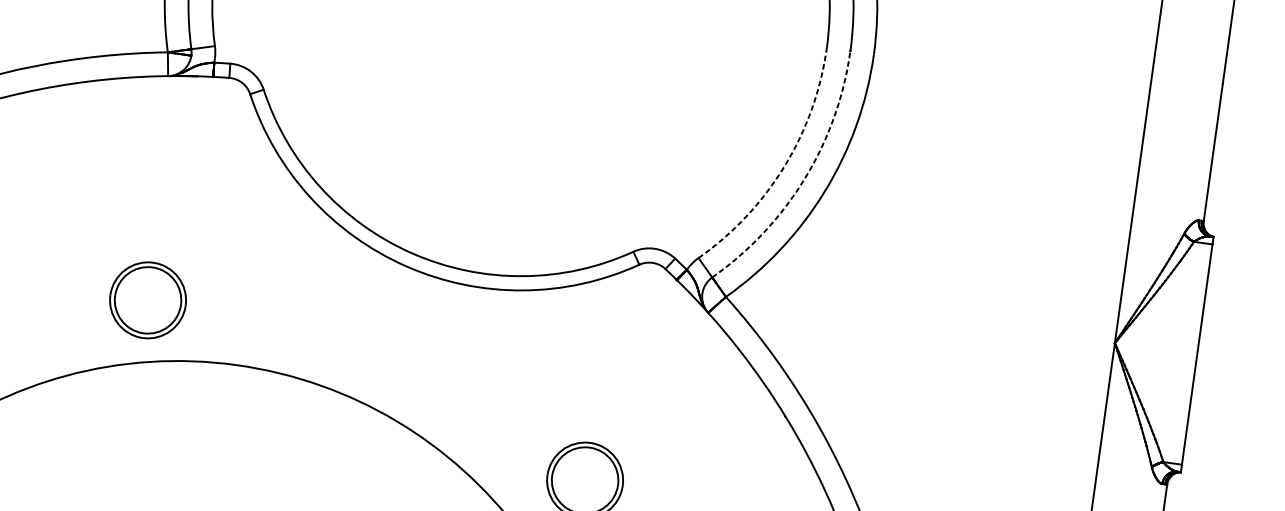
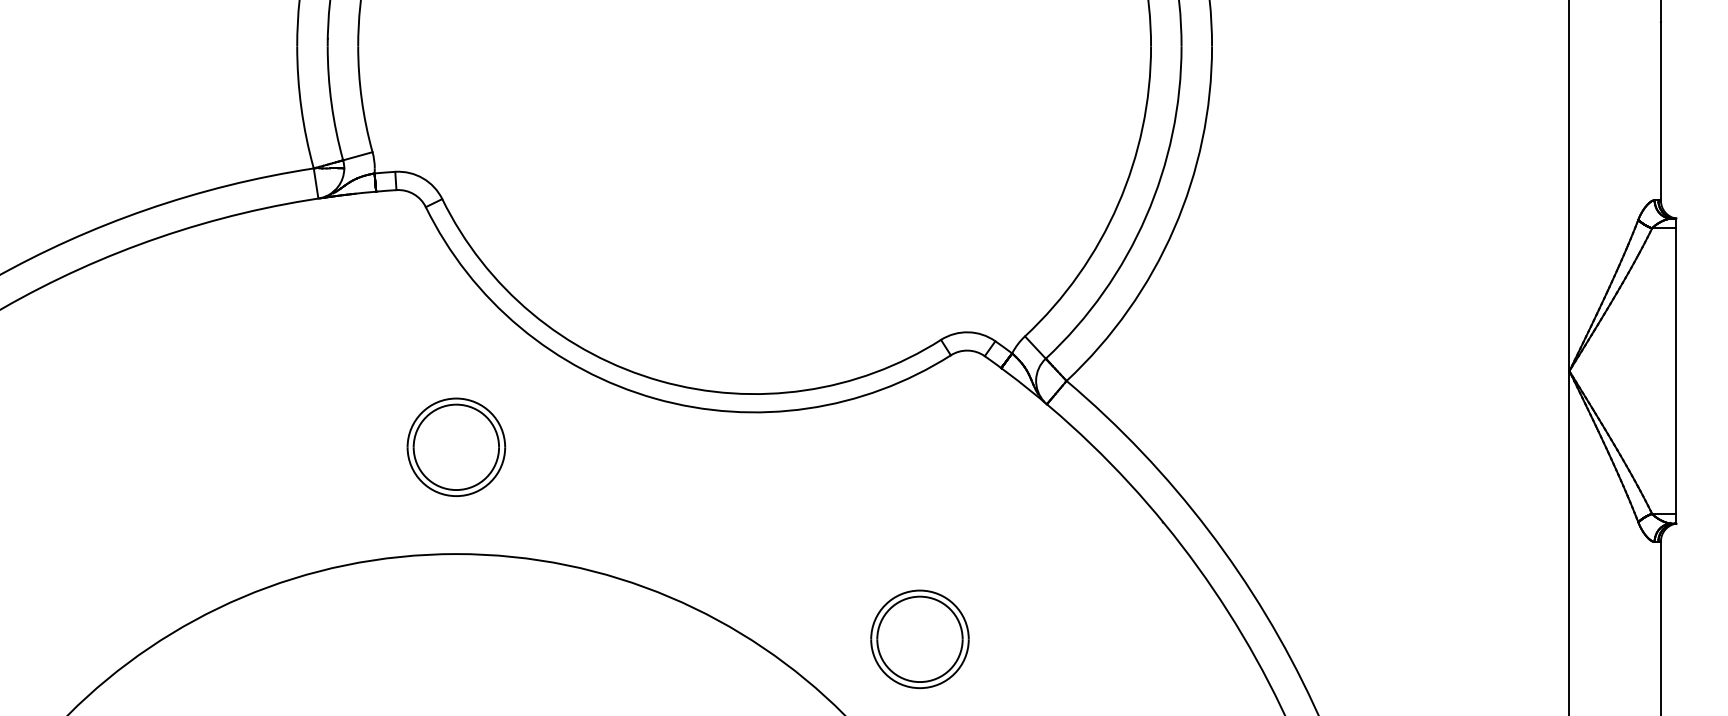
arc: (784, 166) -> (1118, 204), dashed -> solid
arc: (805, 178) -> (1146, 216), dashed -> solid
part: (148, 299) -> (456, 446), moved

